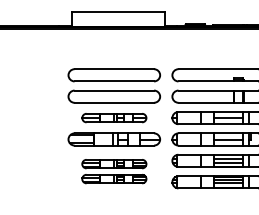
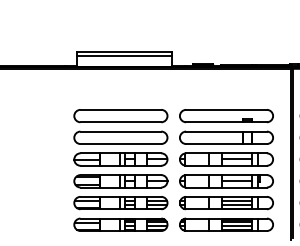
line: (117, 16) -> (124, 56), added
part: (113, 118) -> (120, 159), size x1.43
part: (113, 171) -> (120, 213), size x1.43

